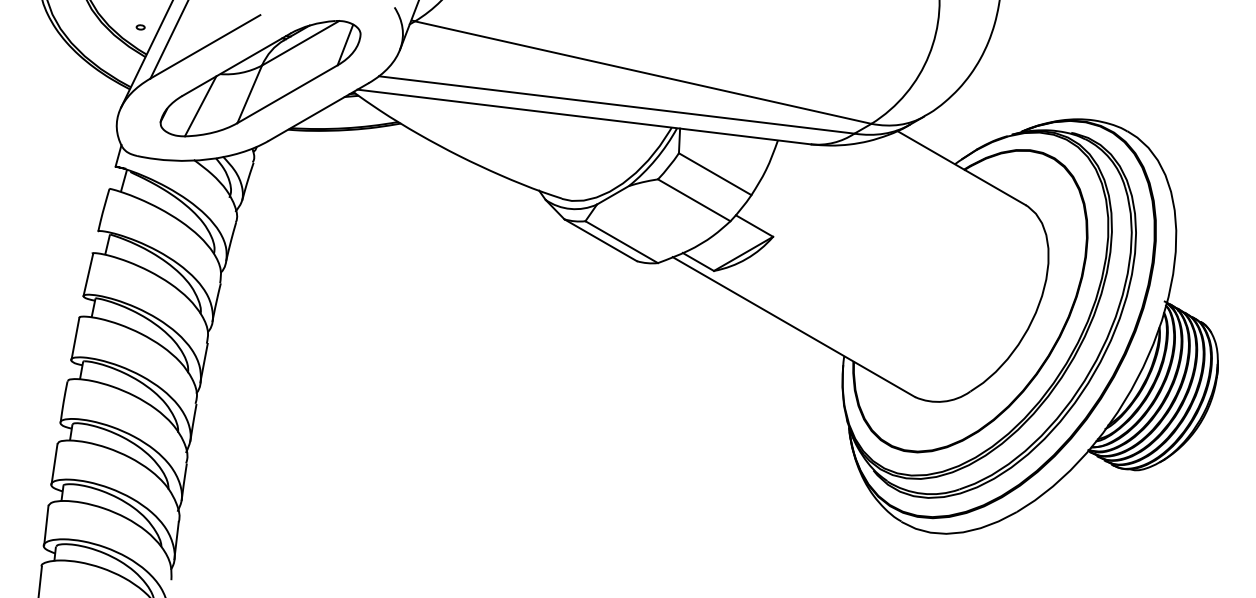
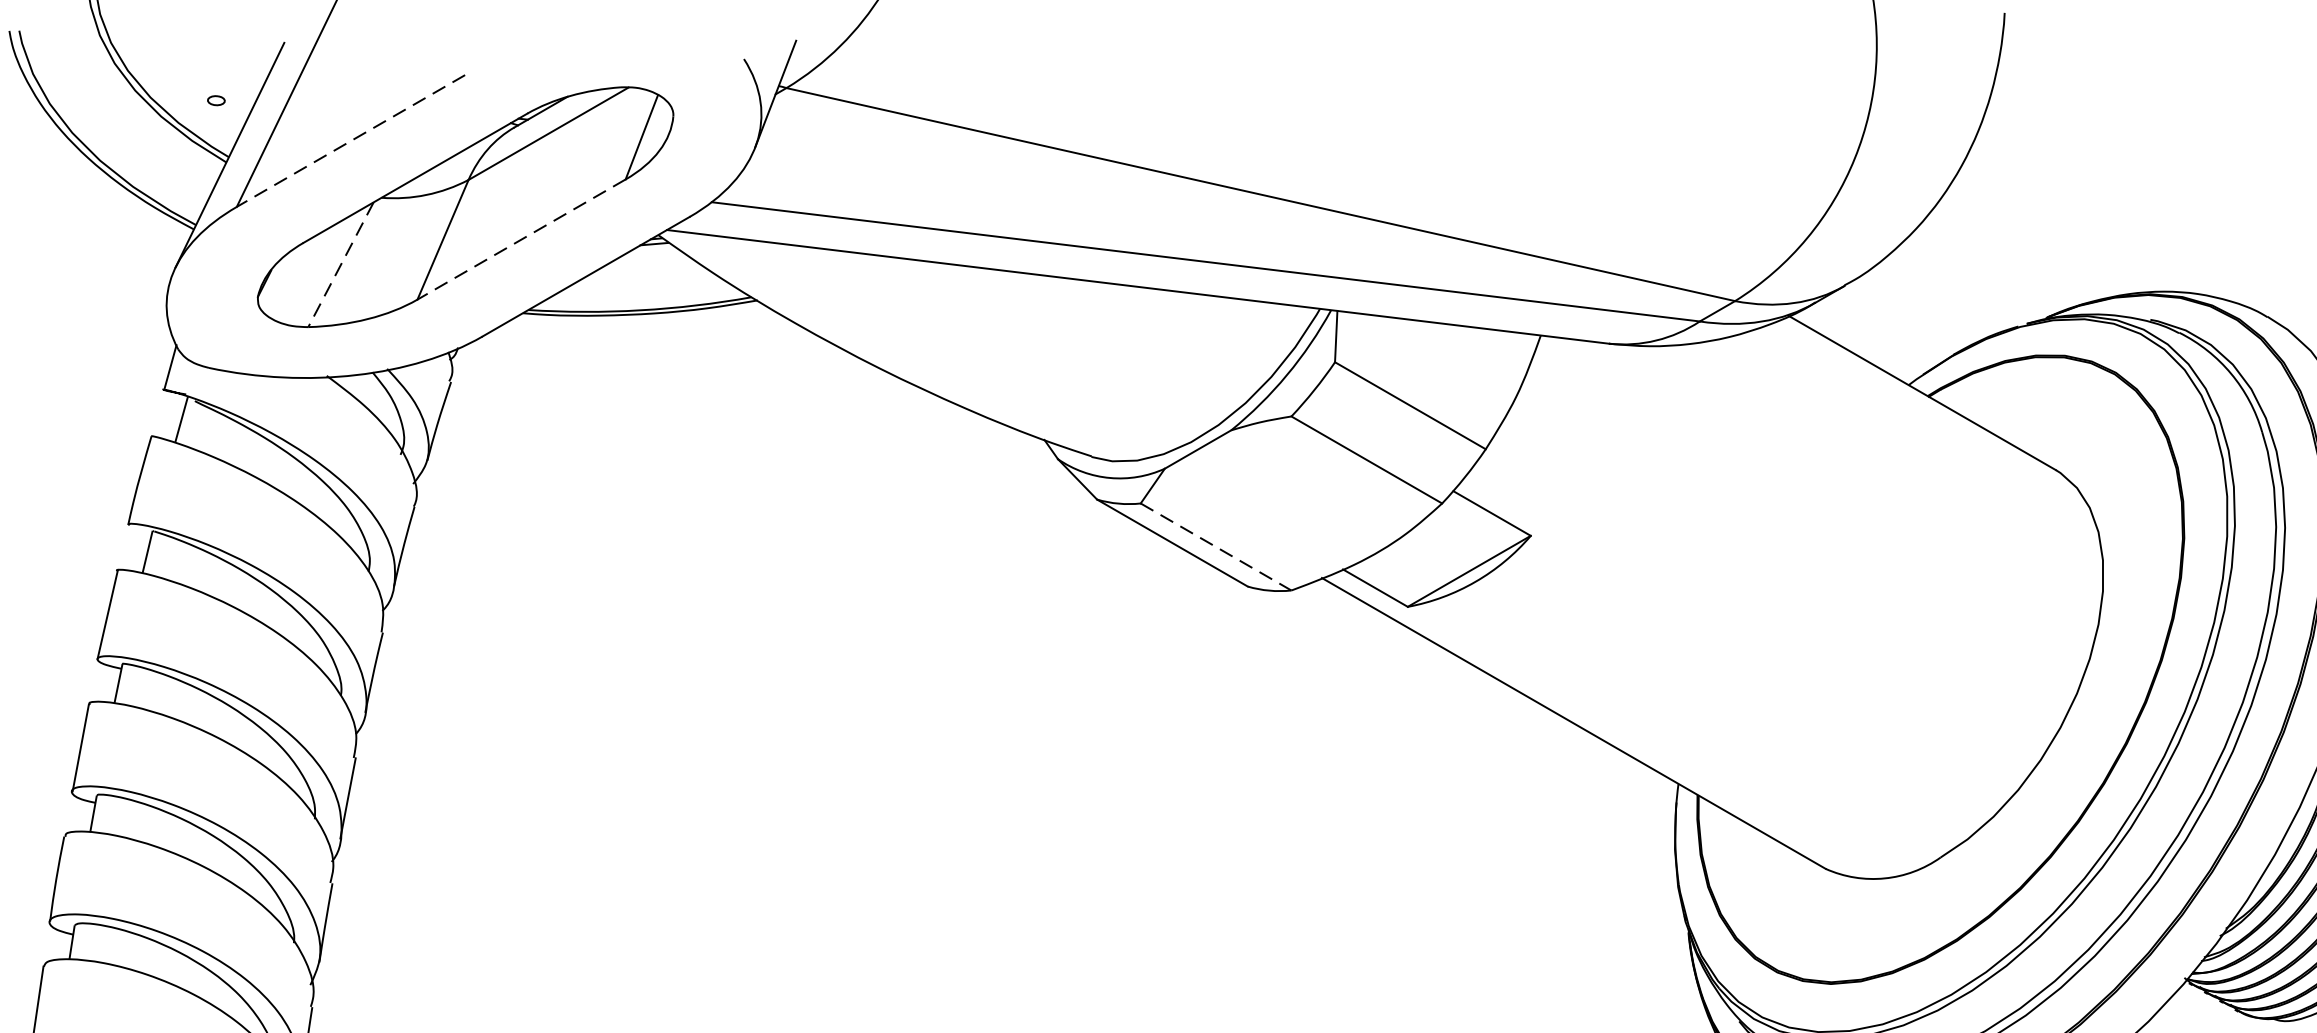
line: (205, 47) -> (351, 142), solid -> dashed
line: (287, 94) -> (521, 240), solid -> dashed
line: (200, 106) -> (340, 265), solid -> dashed
line: (621, 242) -> (1215, 547), solid -> dashed

